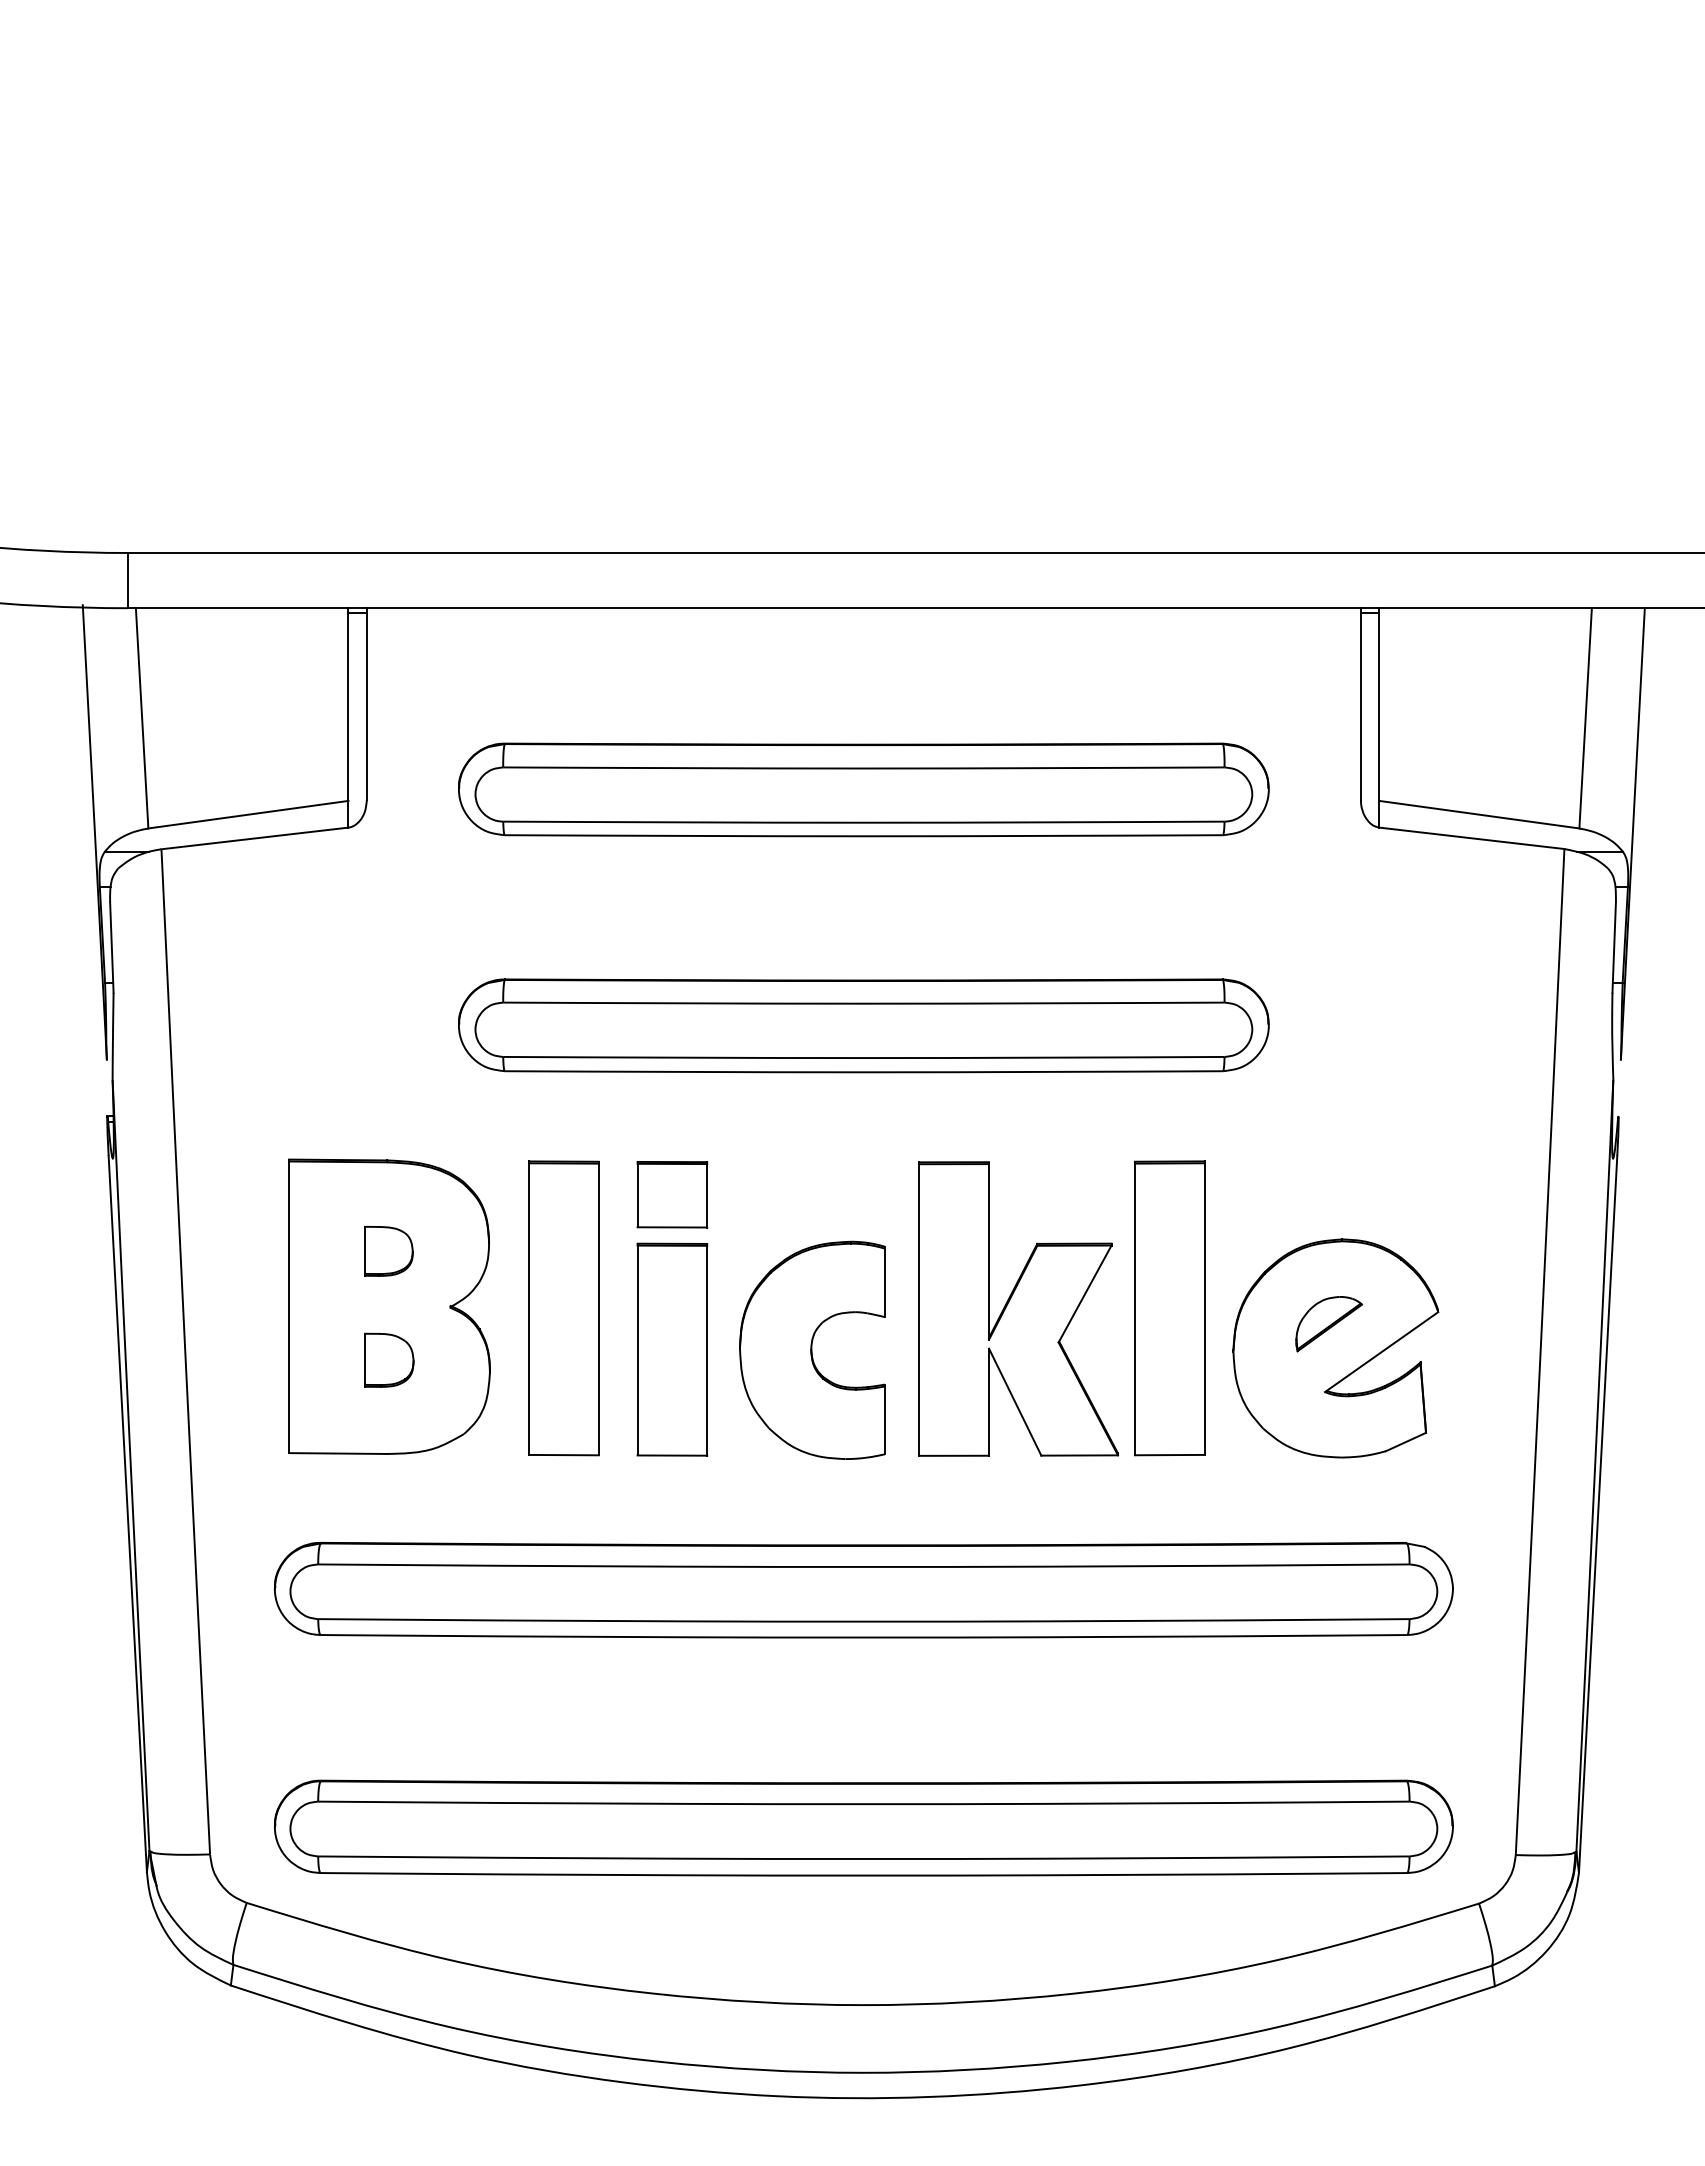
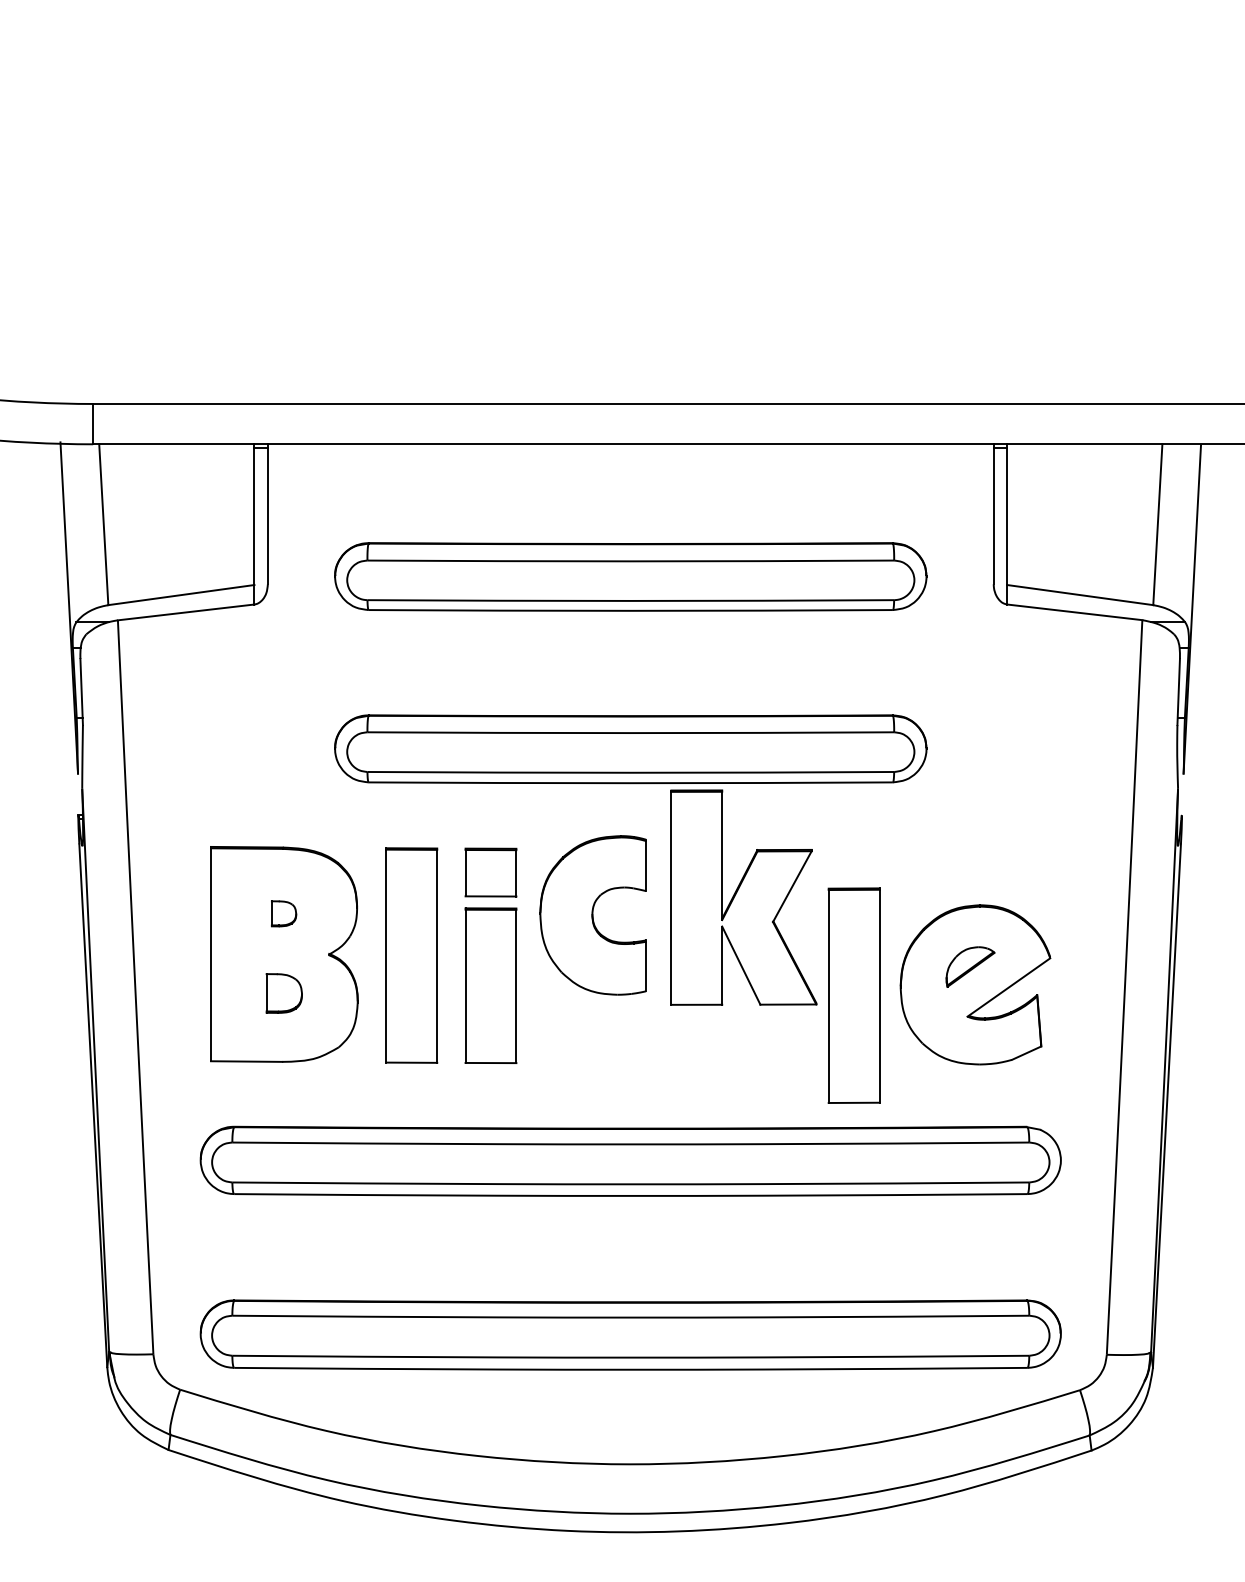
part: (388, 1250) -> (283, 913), size x0.7
part: (1018, 1308) -> (743, 897), moved
part: (1169, 1308) -> (853, 995), moved
part: (812, 1349) -> (593, 914), moved

